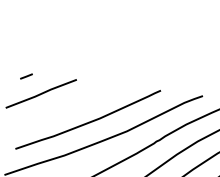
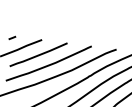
line: (70, 104) -> (38, 54), added

